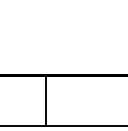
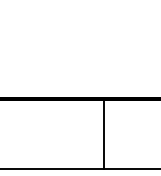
line: (46, 100) -> (104, 133), moved

